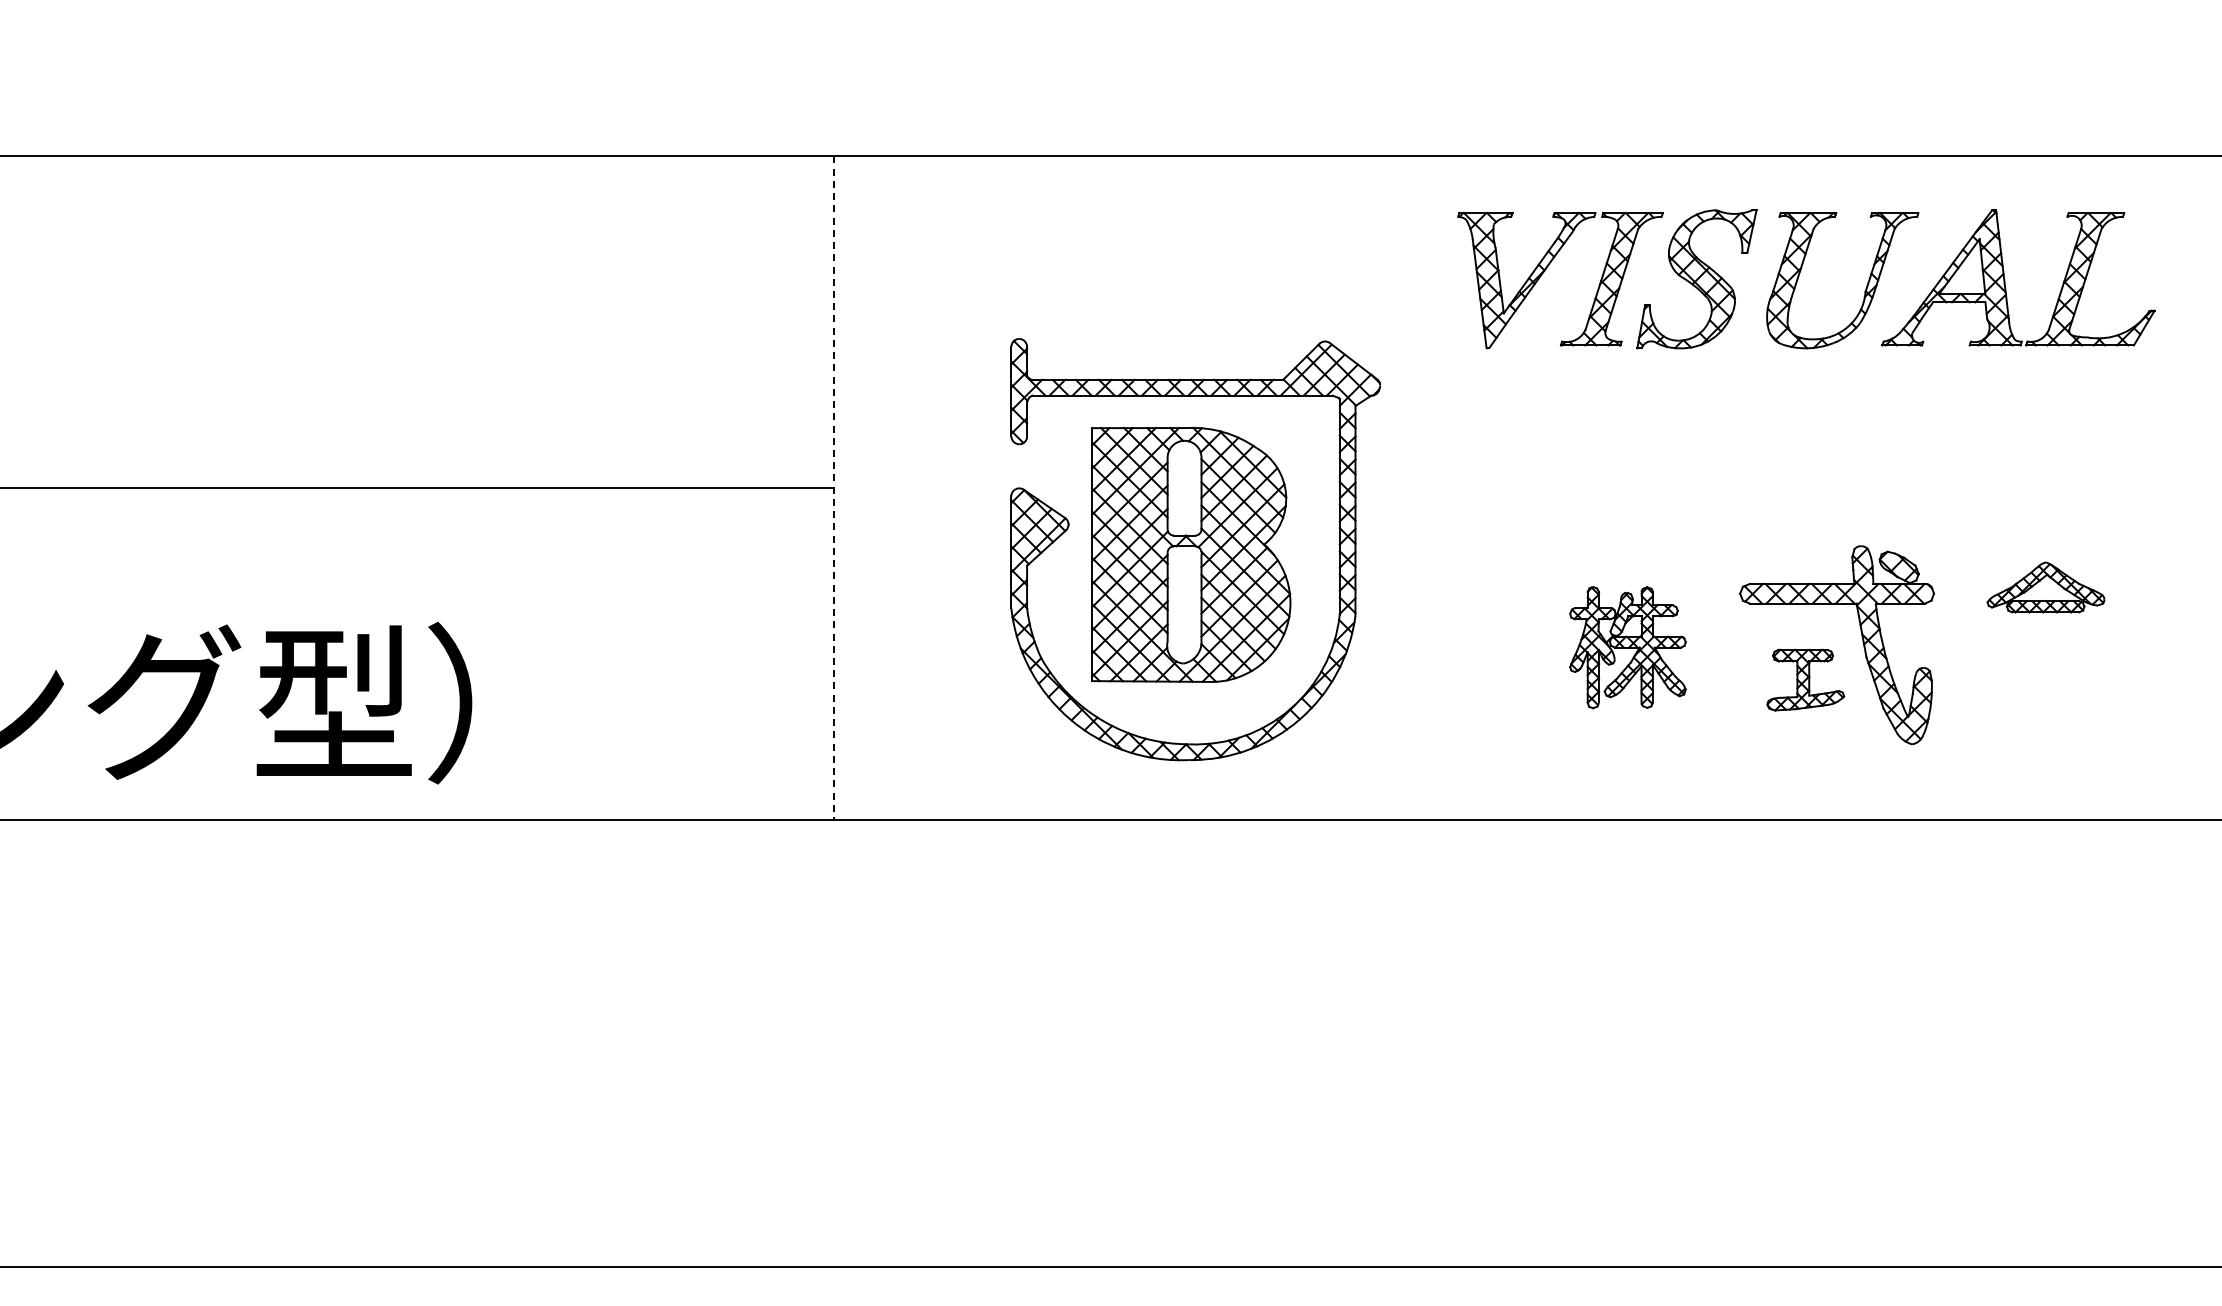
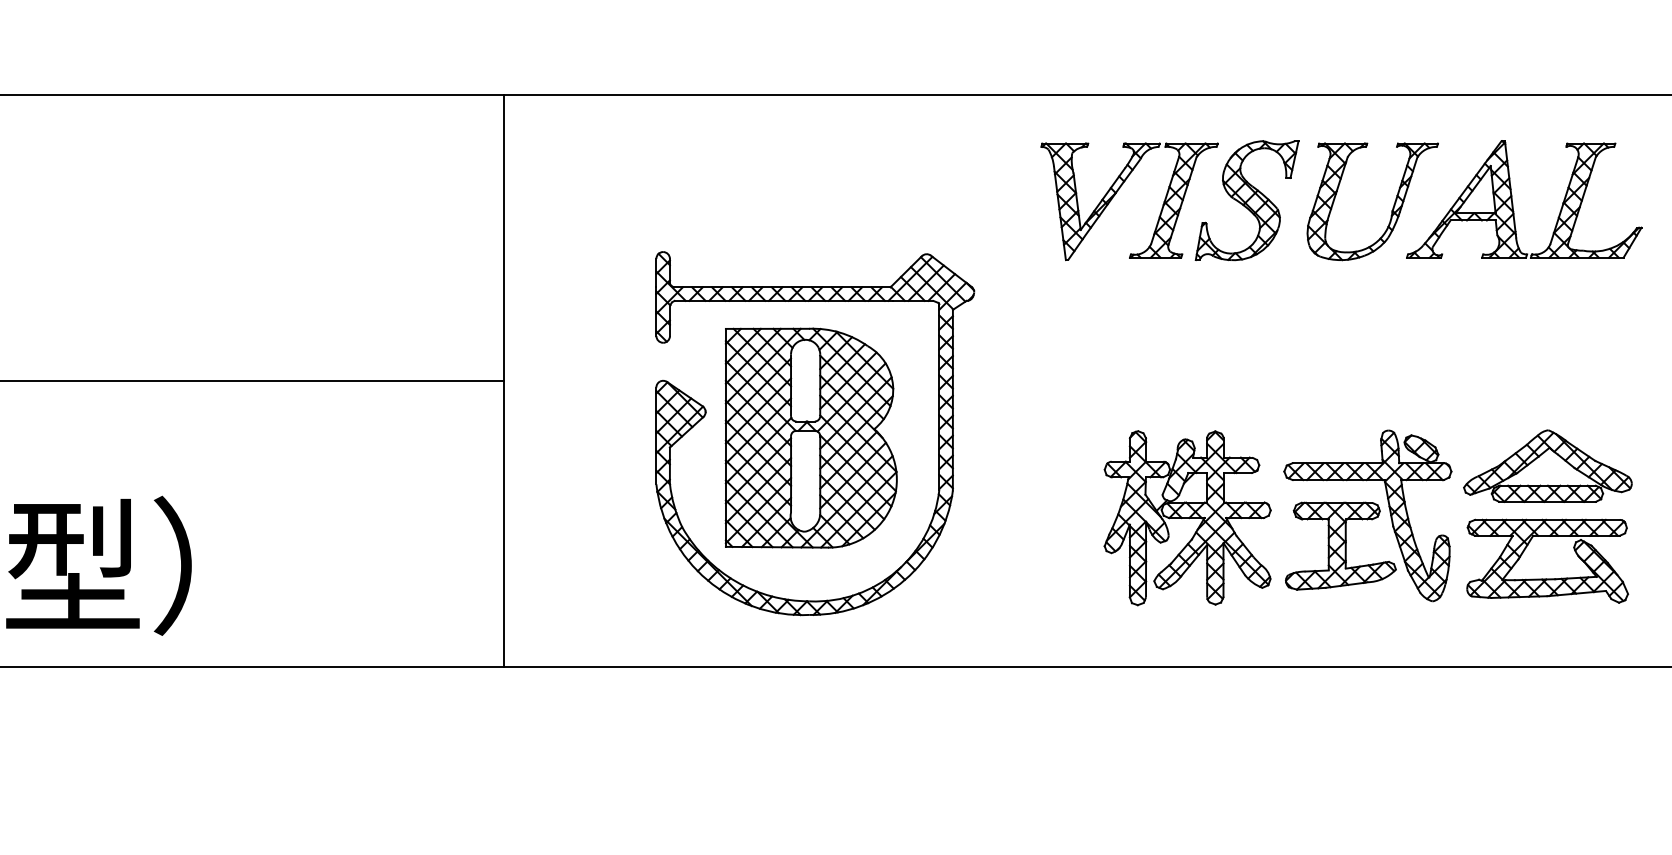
line: (834, 488) -> (503, 380), dashed -> solid
part: (2045, 587) -> (1547, 466), size x1.67
part: (1627, 647) -> (1187, 517), size x1.67
part: (1805, 679) -> (1340, 545), size x1.67
part: (2044, 717) -> (1546, 578), added

